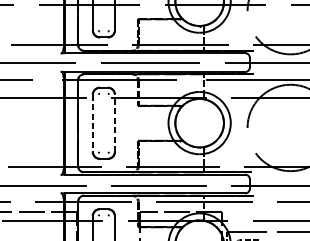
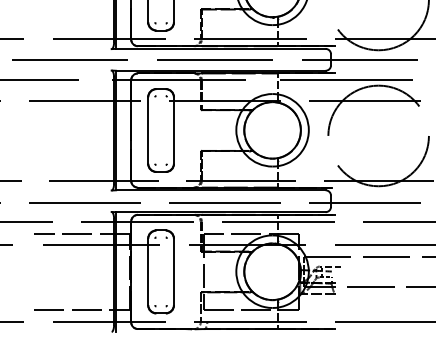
line: (115, 123) -> (174, 130), dashed -> solid
line: (93, 124) -> (148, 131), dashed -> solid

